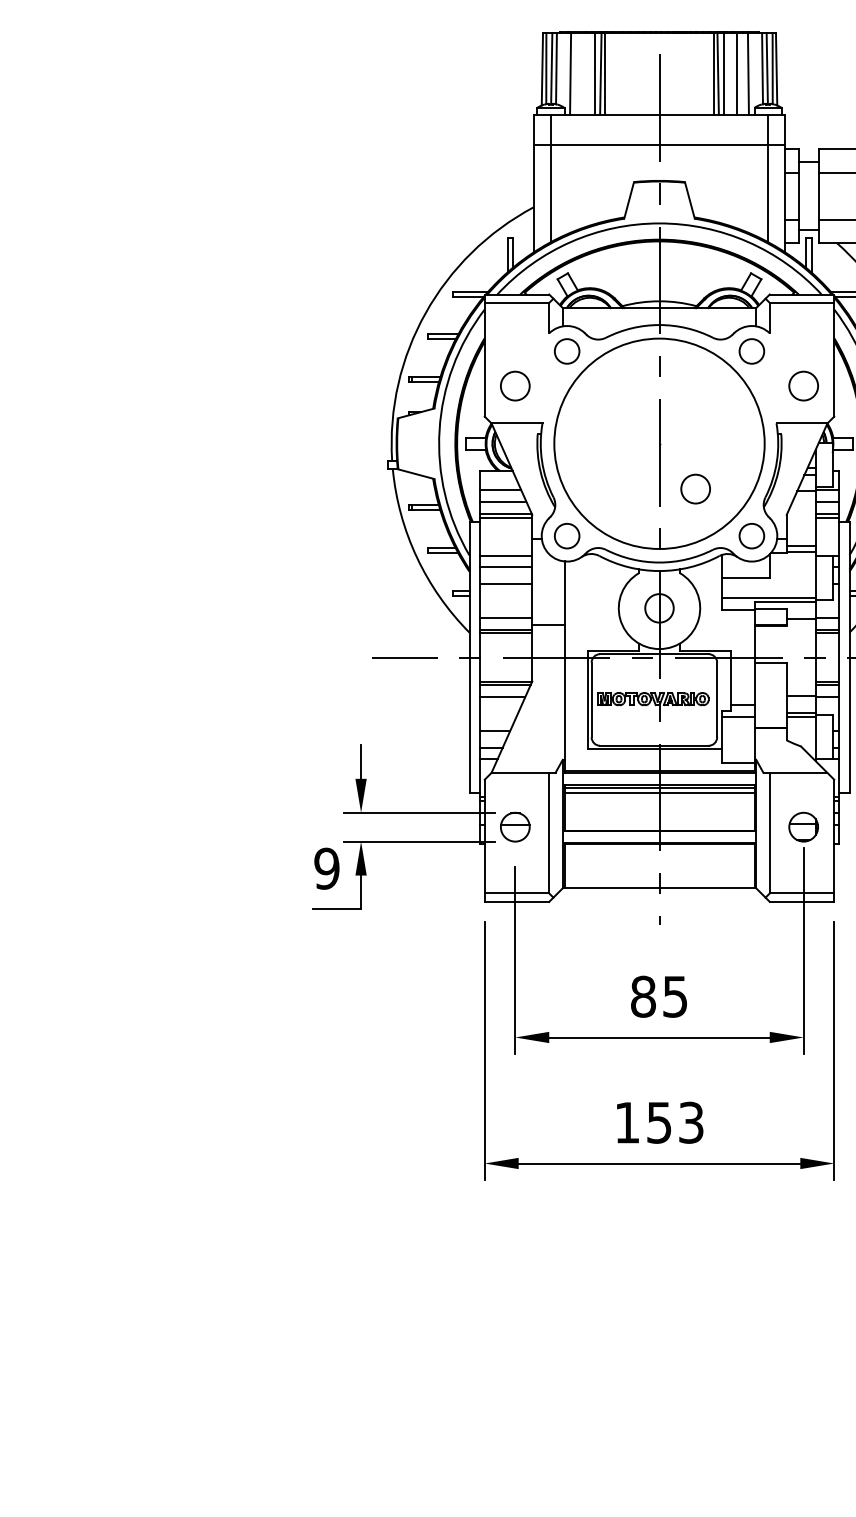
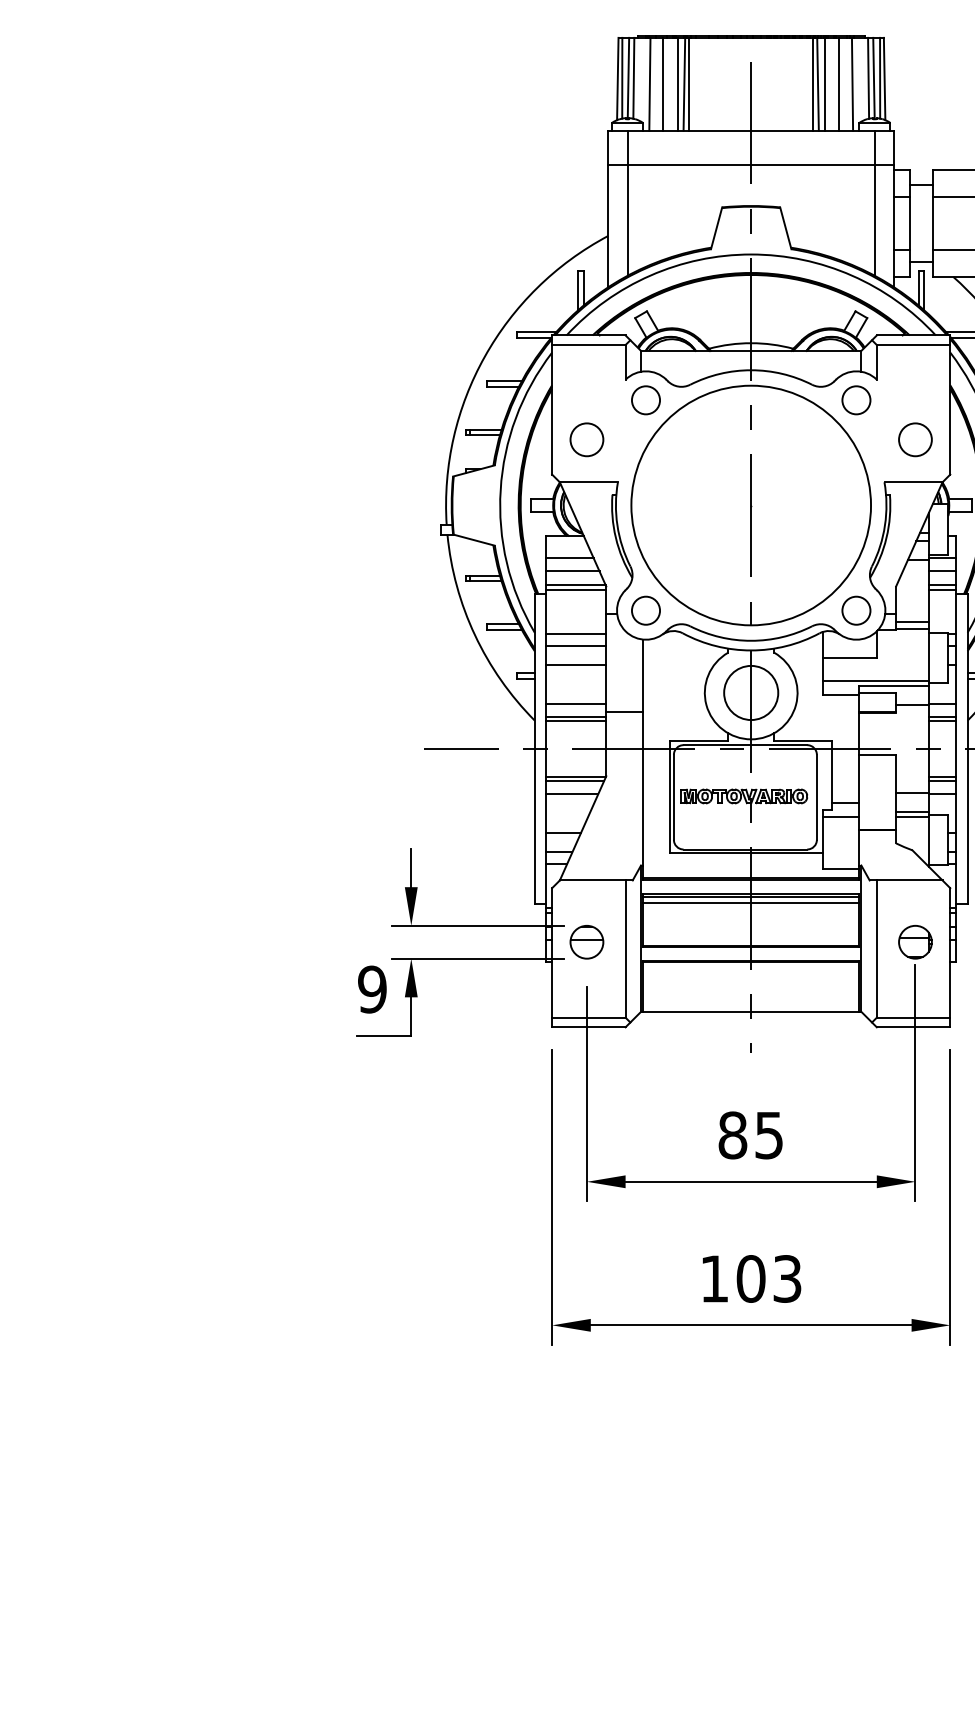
line: (582, 73) -> (663, 83), added
circle: (695, 488) -> (792, 556), removed
circle: (659, 608) -> (751, 693), size x1.67
text: (659, 1122) -> (751, 1278), 153 -> 103

